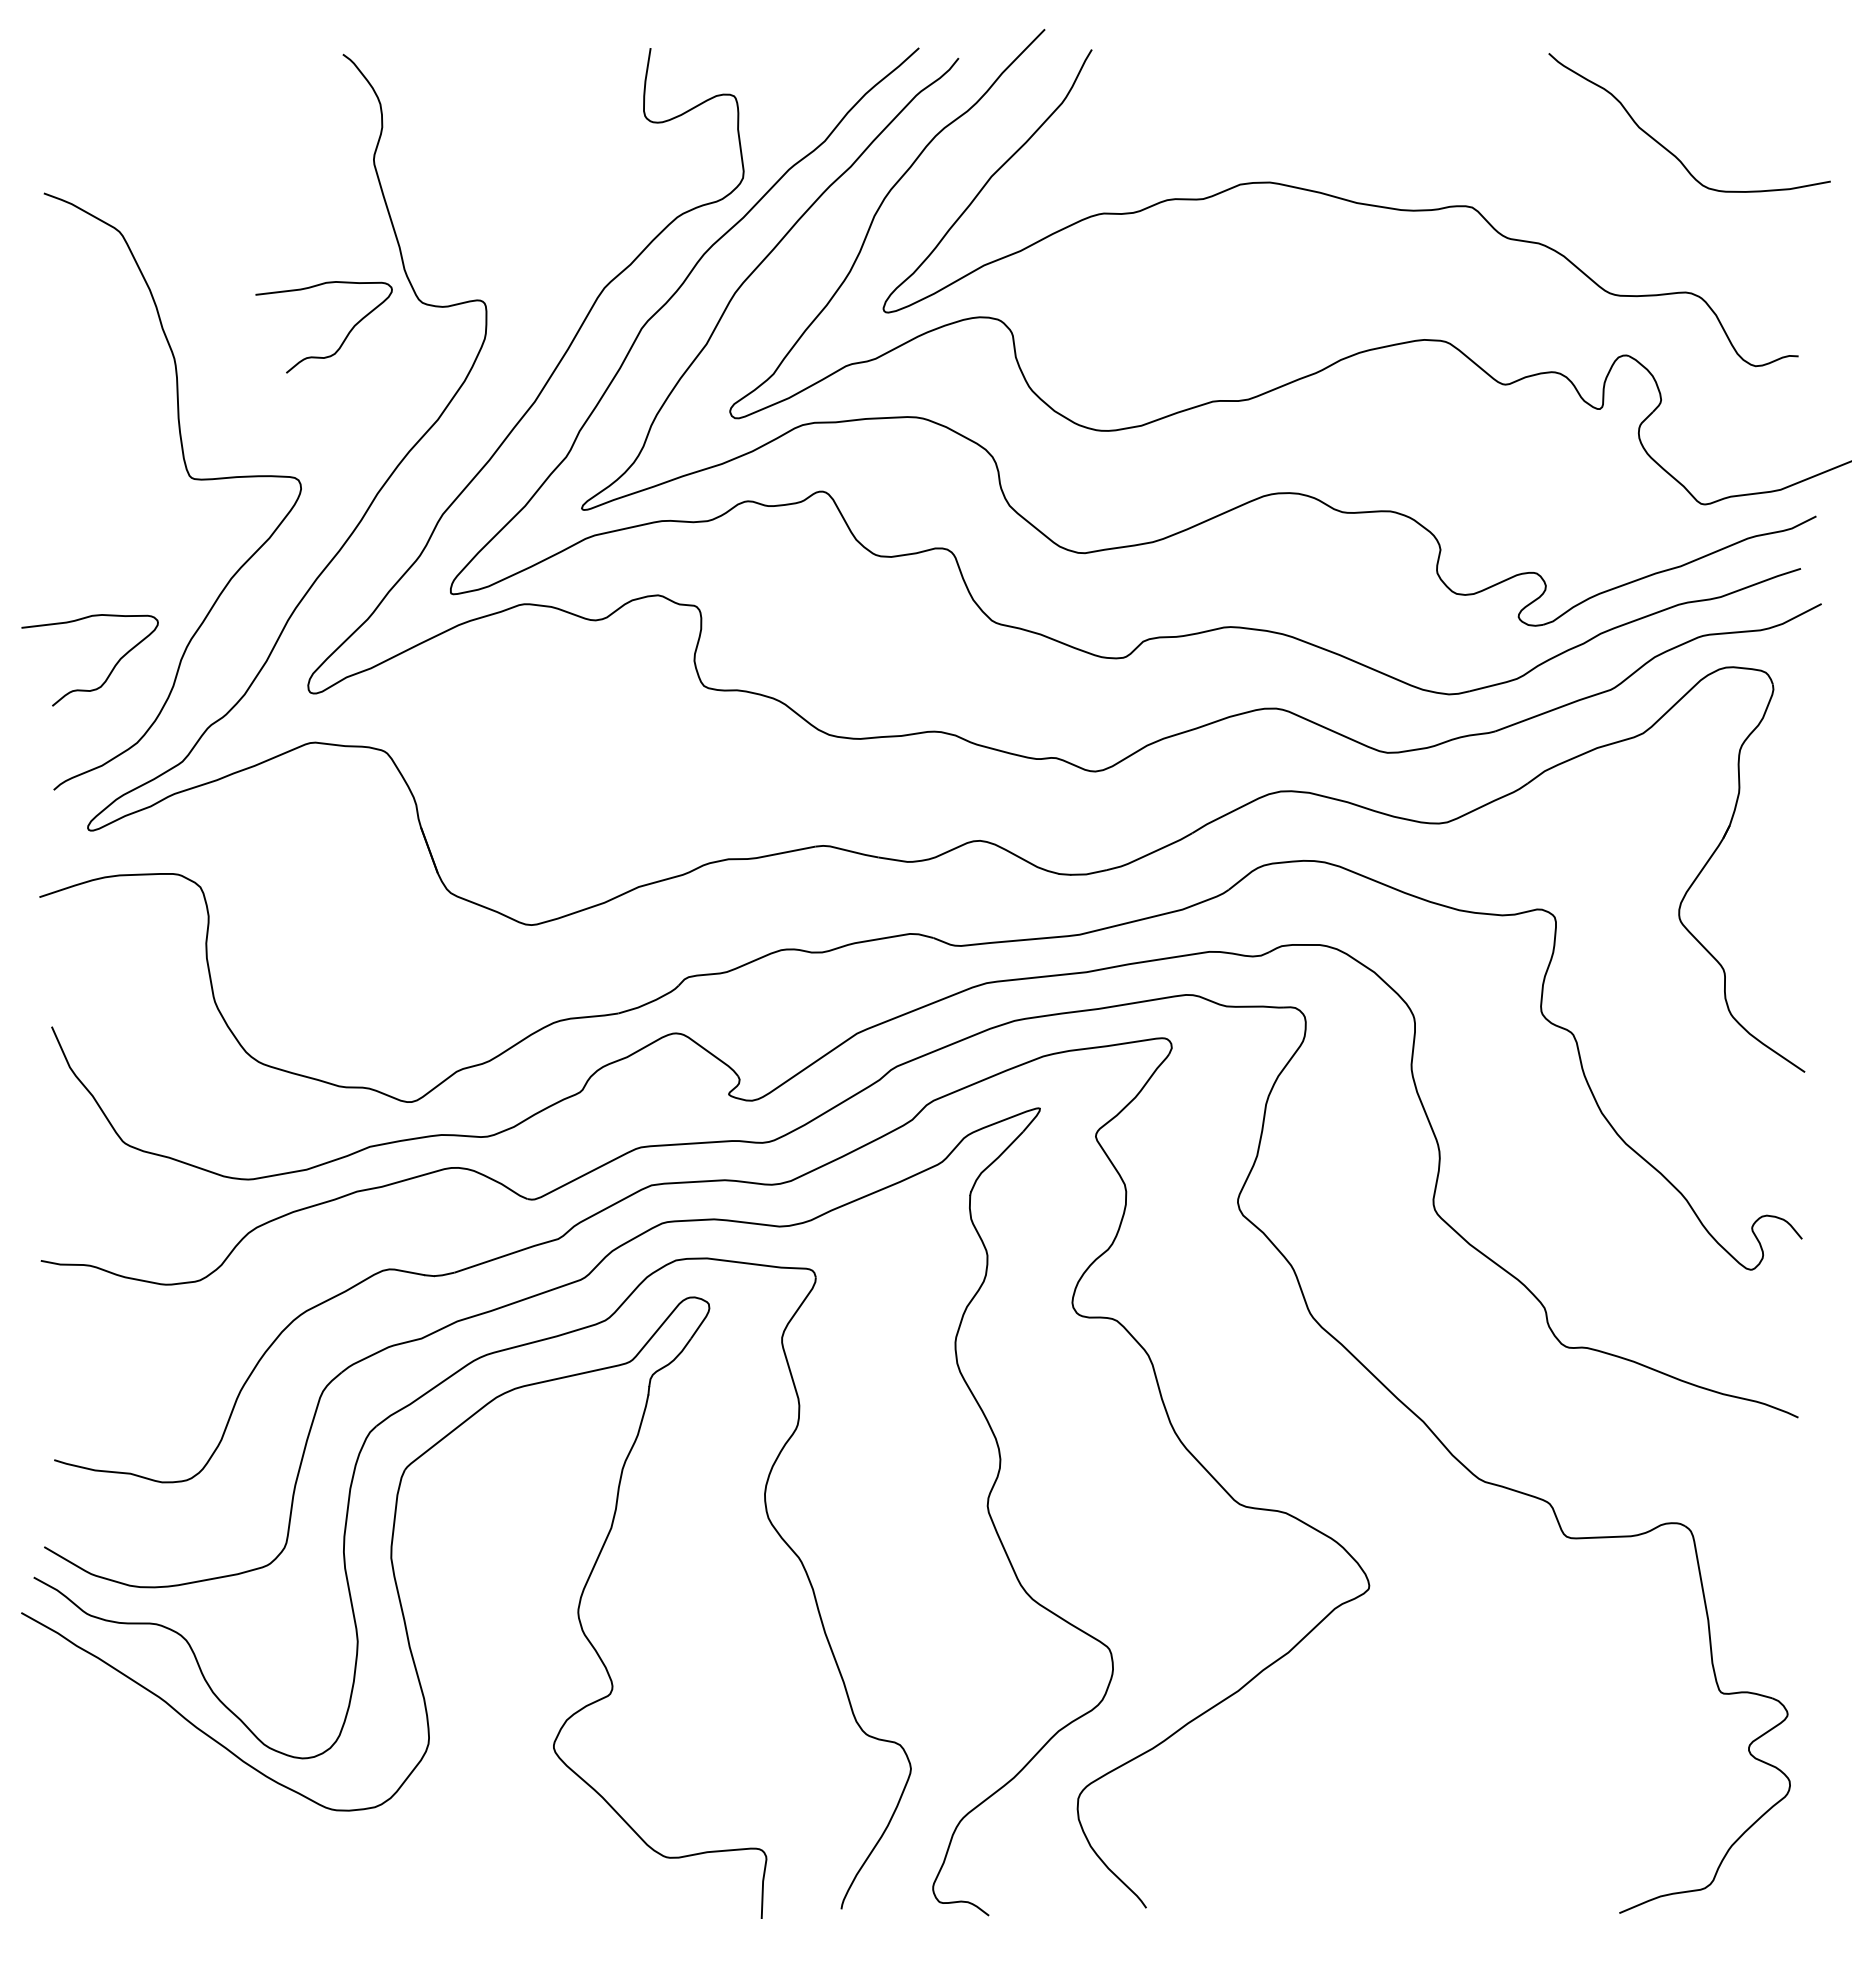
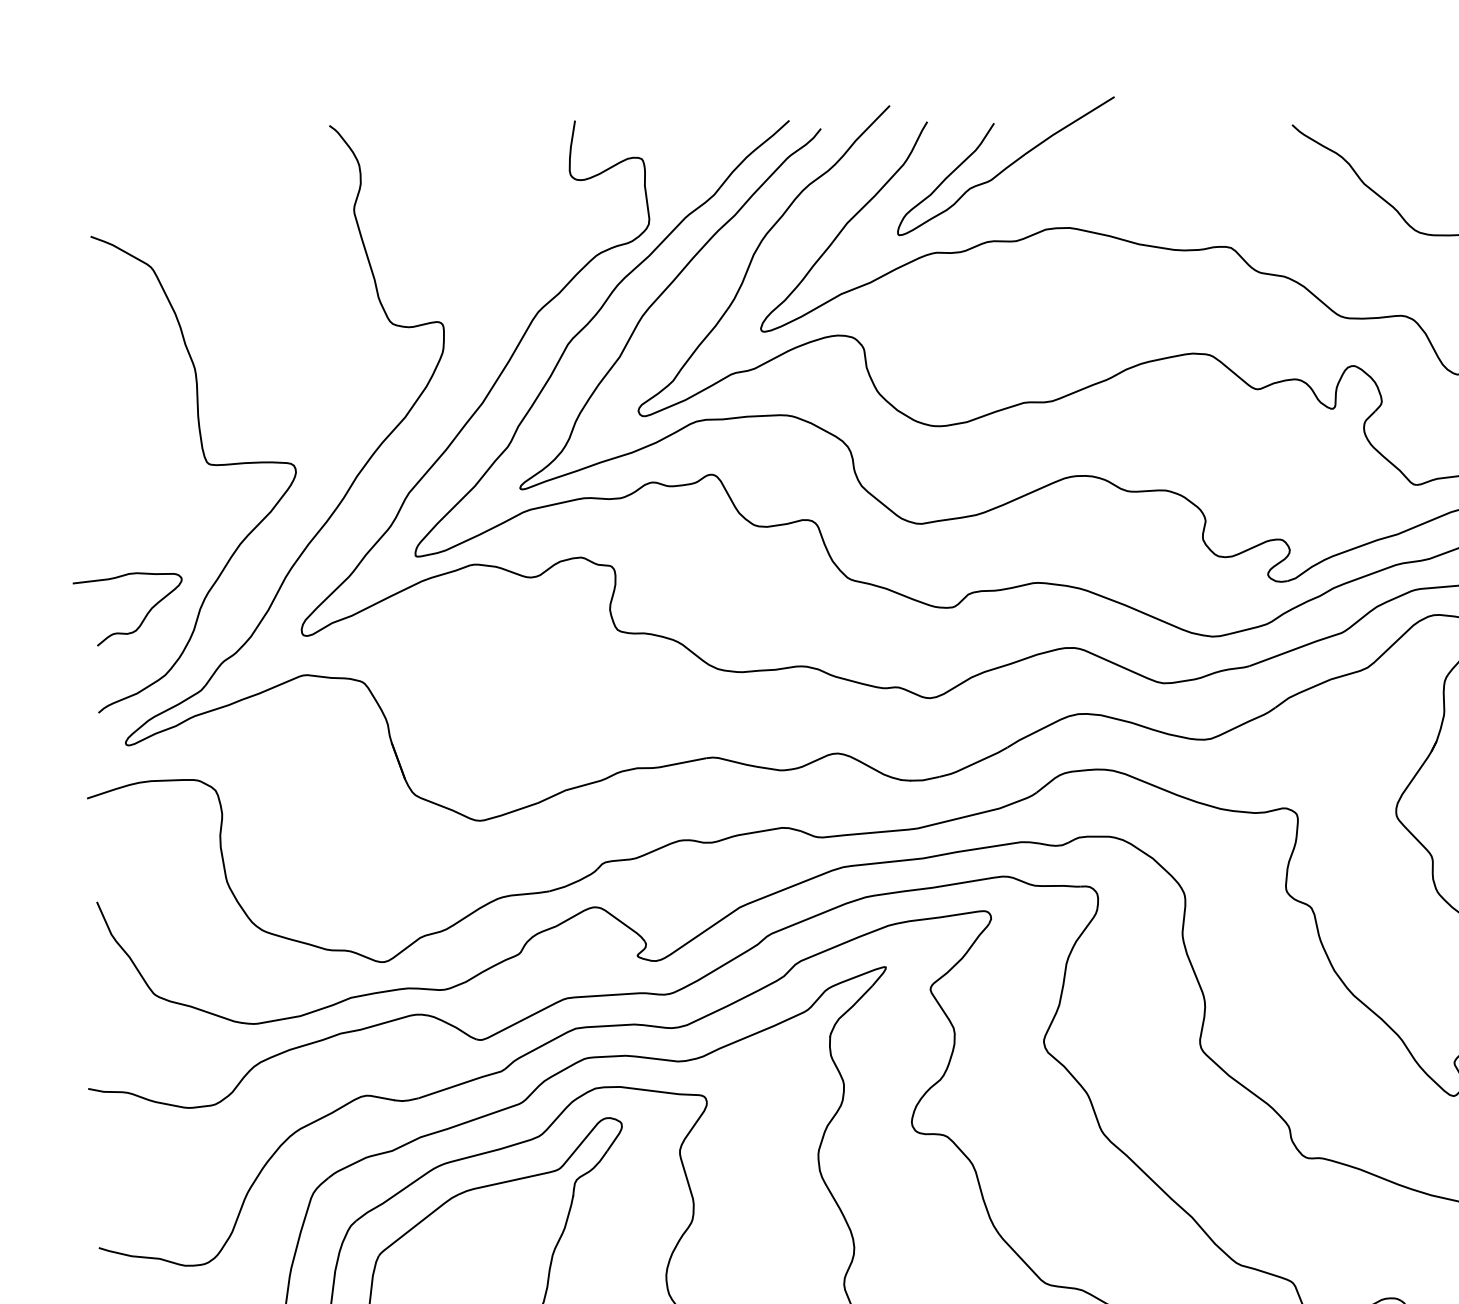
curve: (1190, 106) -> (1006, 167), added
curve: (342, 341) -> (329, 354), removed

